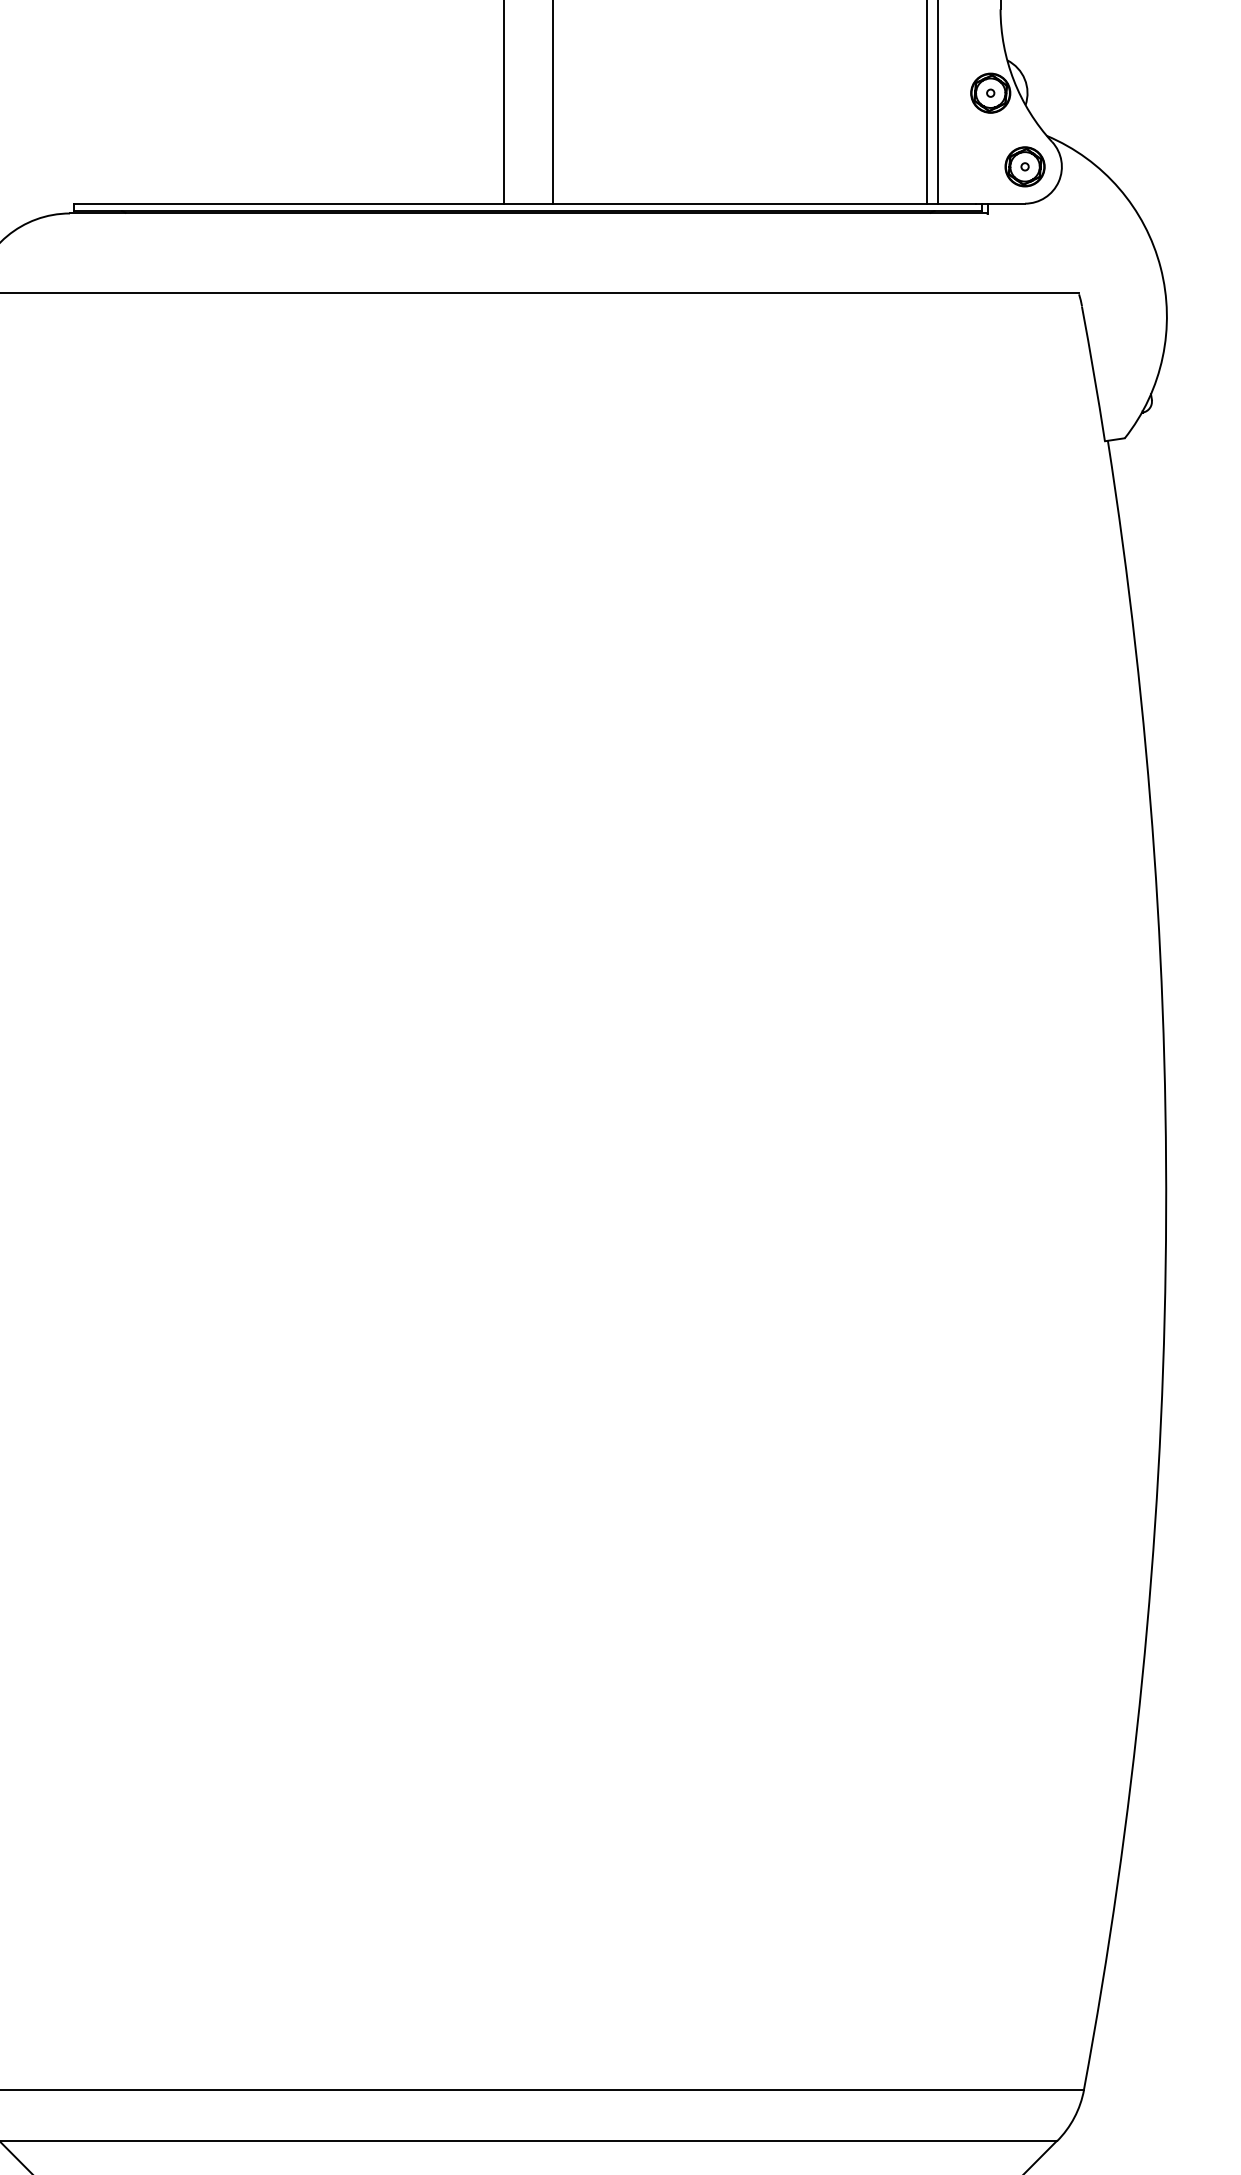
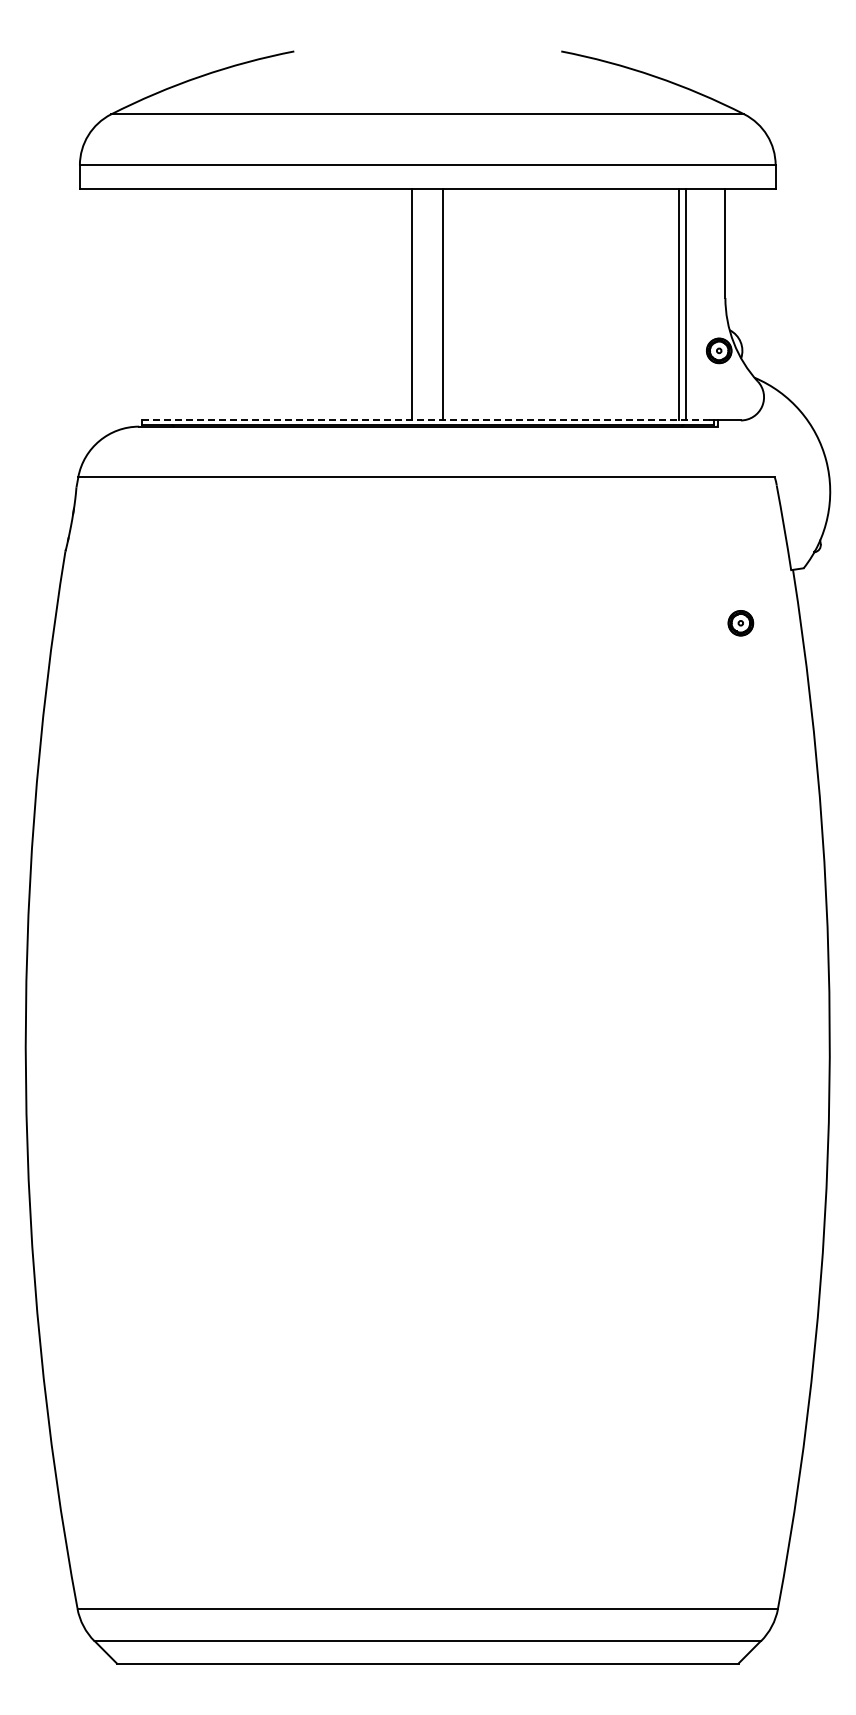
part: (1024, 167) -> (740, 623), moved
line: (524, 203) -> (425, 420), solid -> dashed

